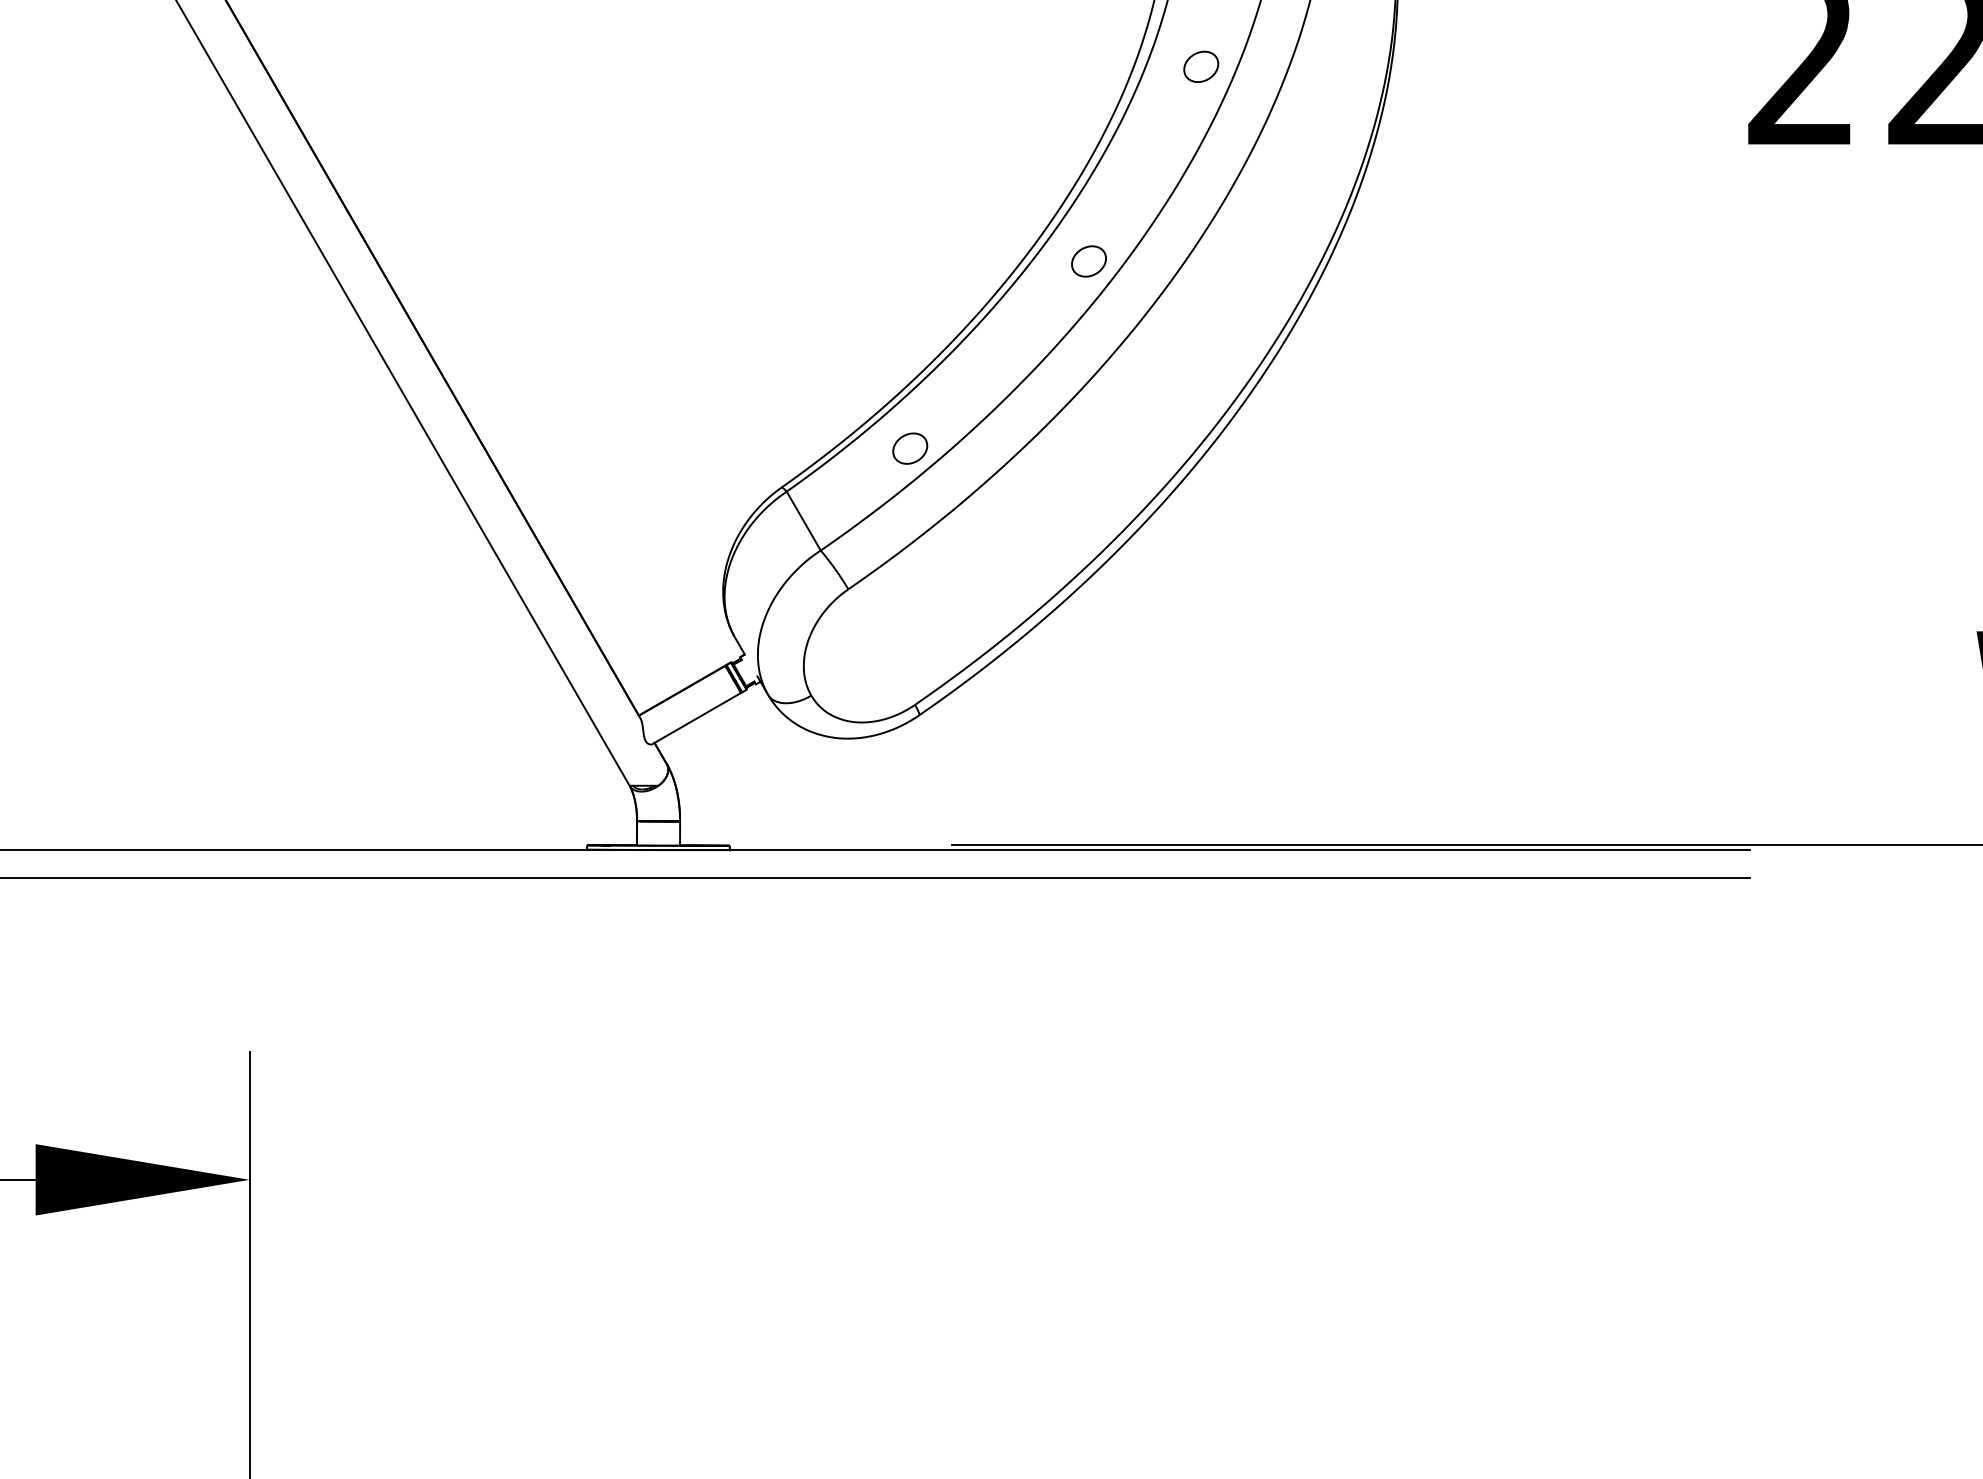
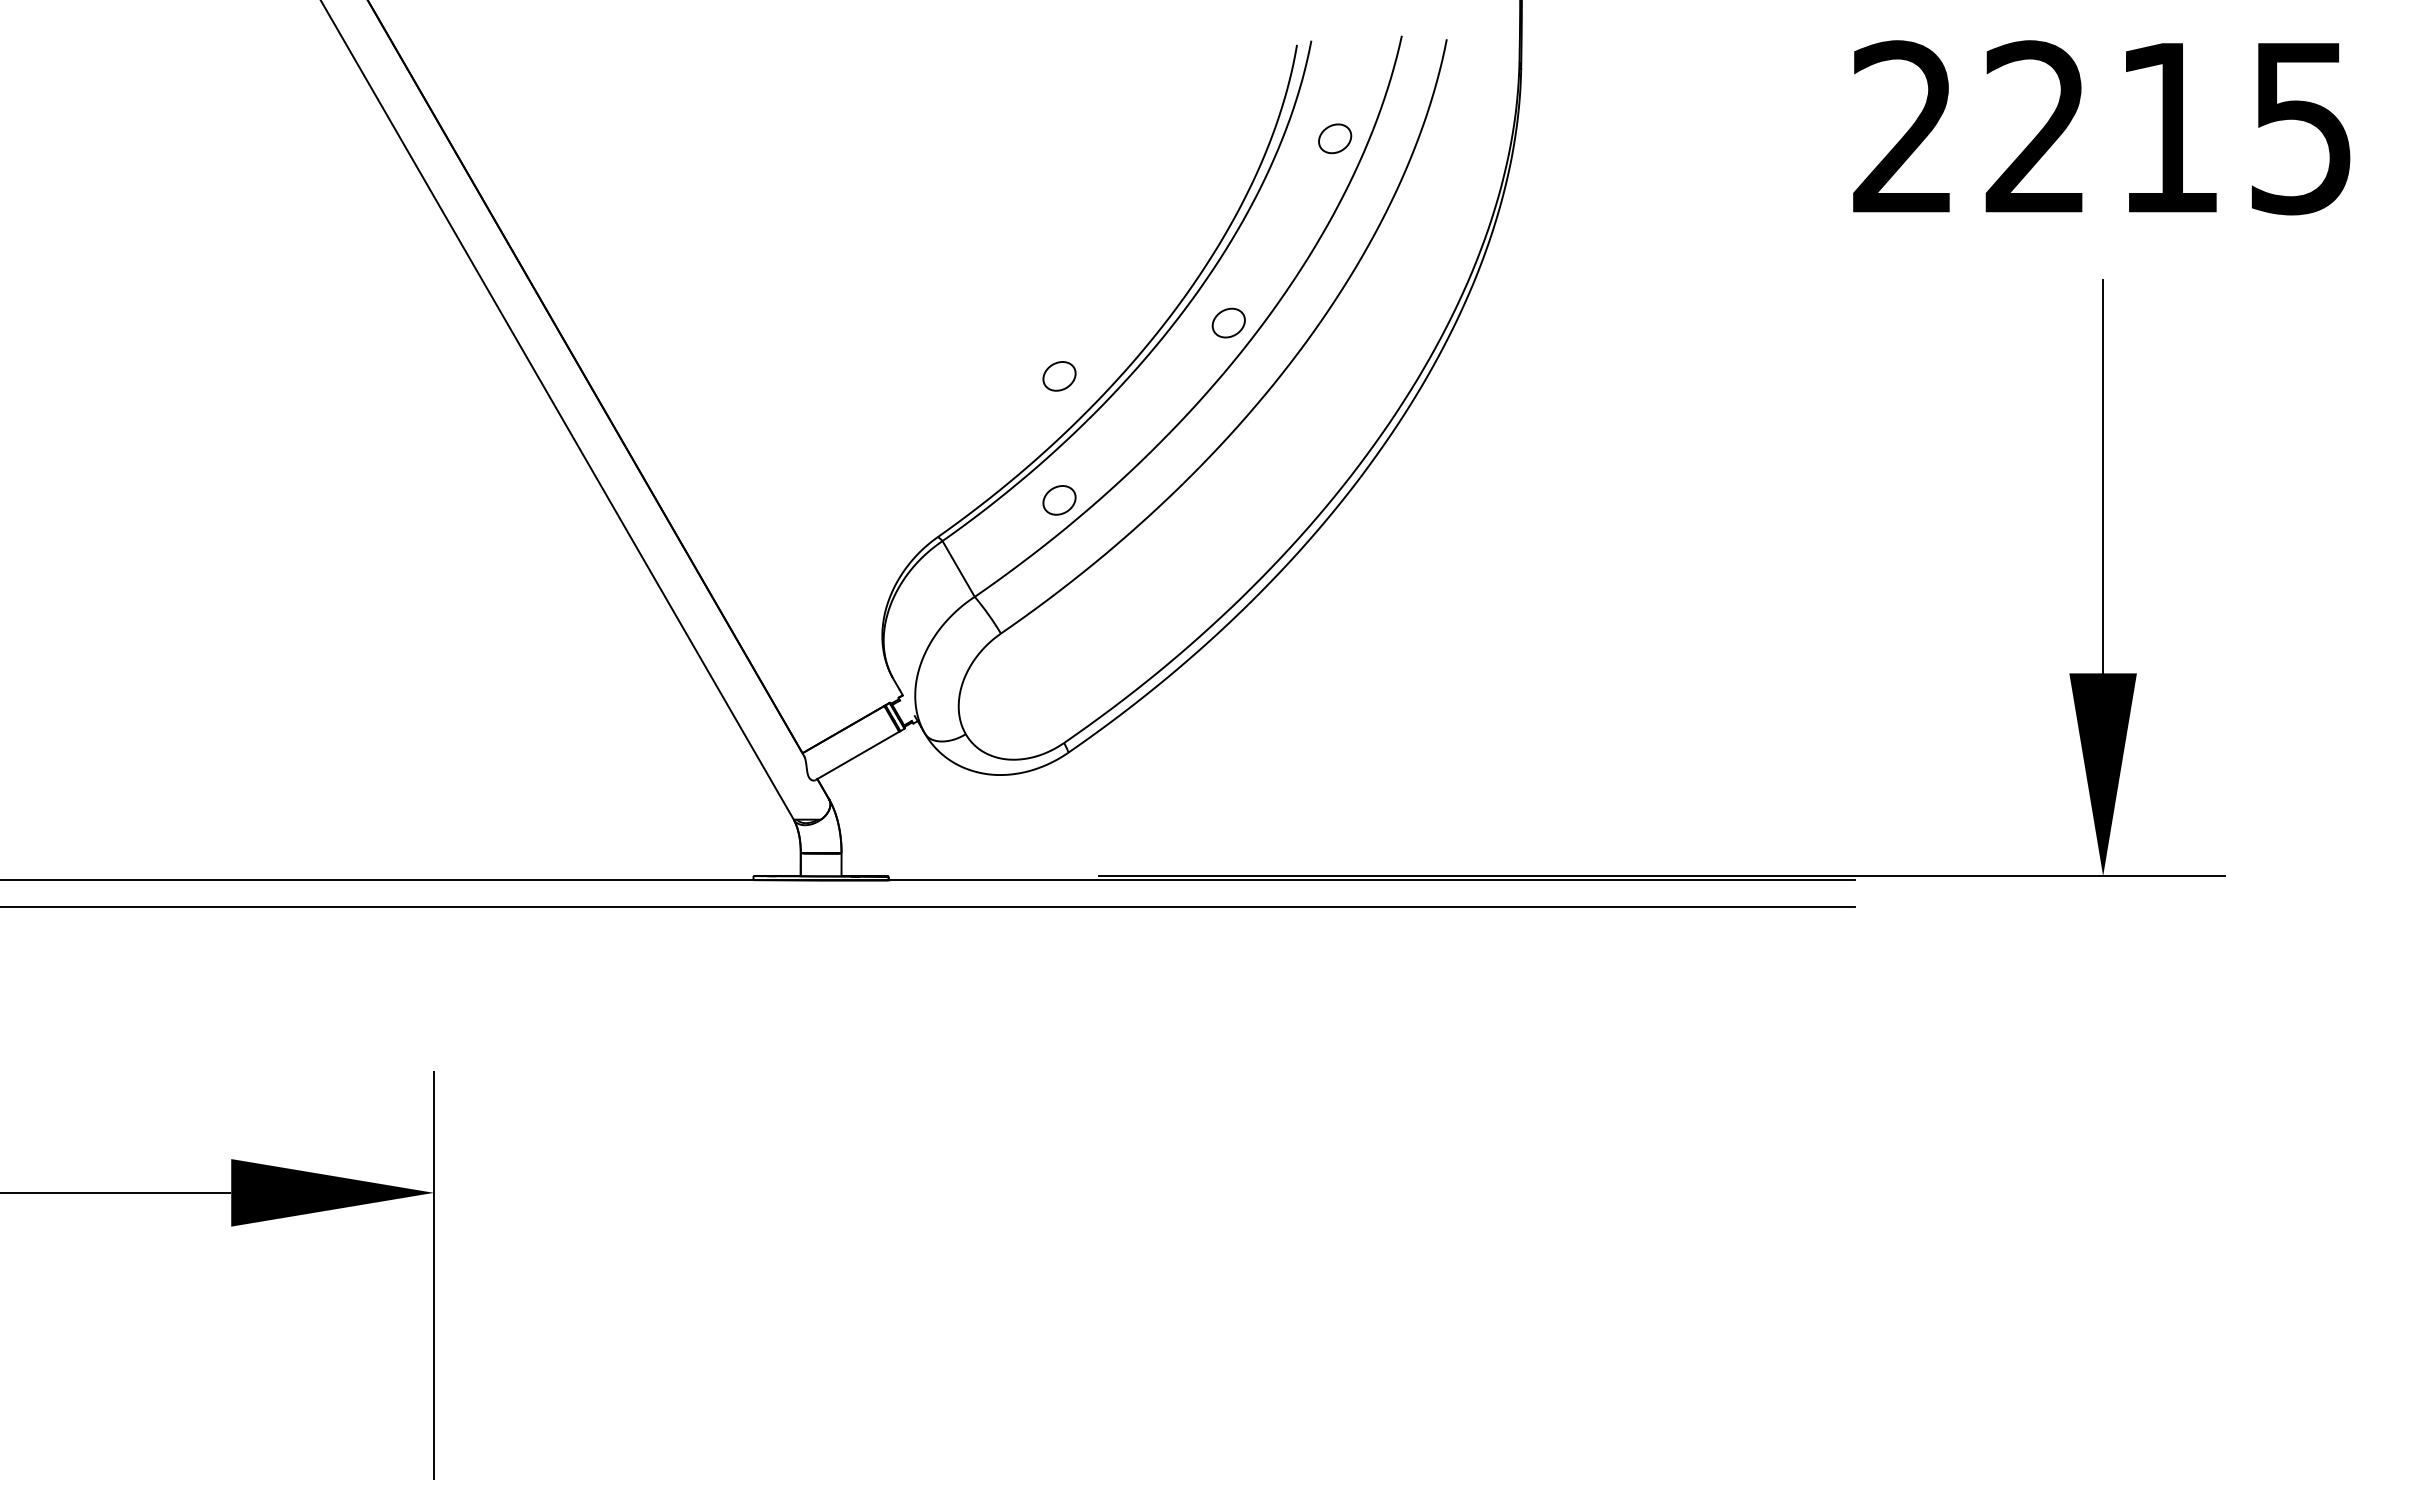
part: (910, 317) -> (1059, 376), added

